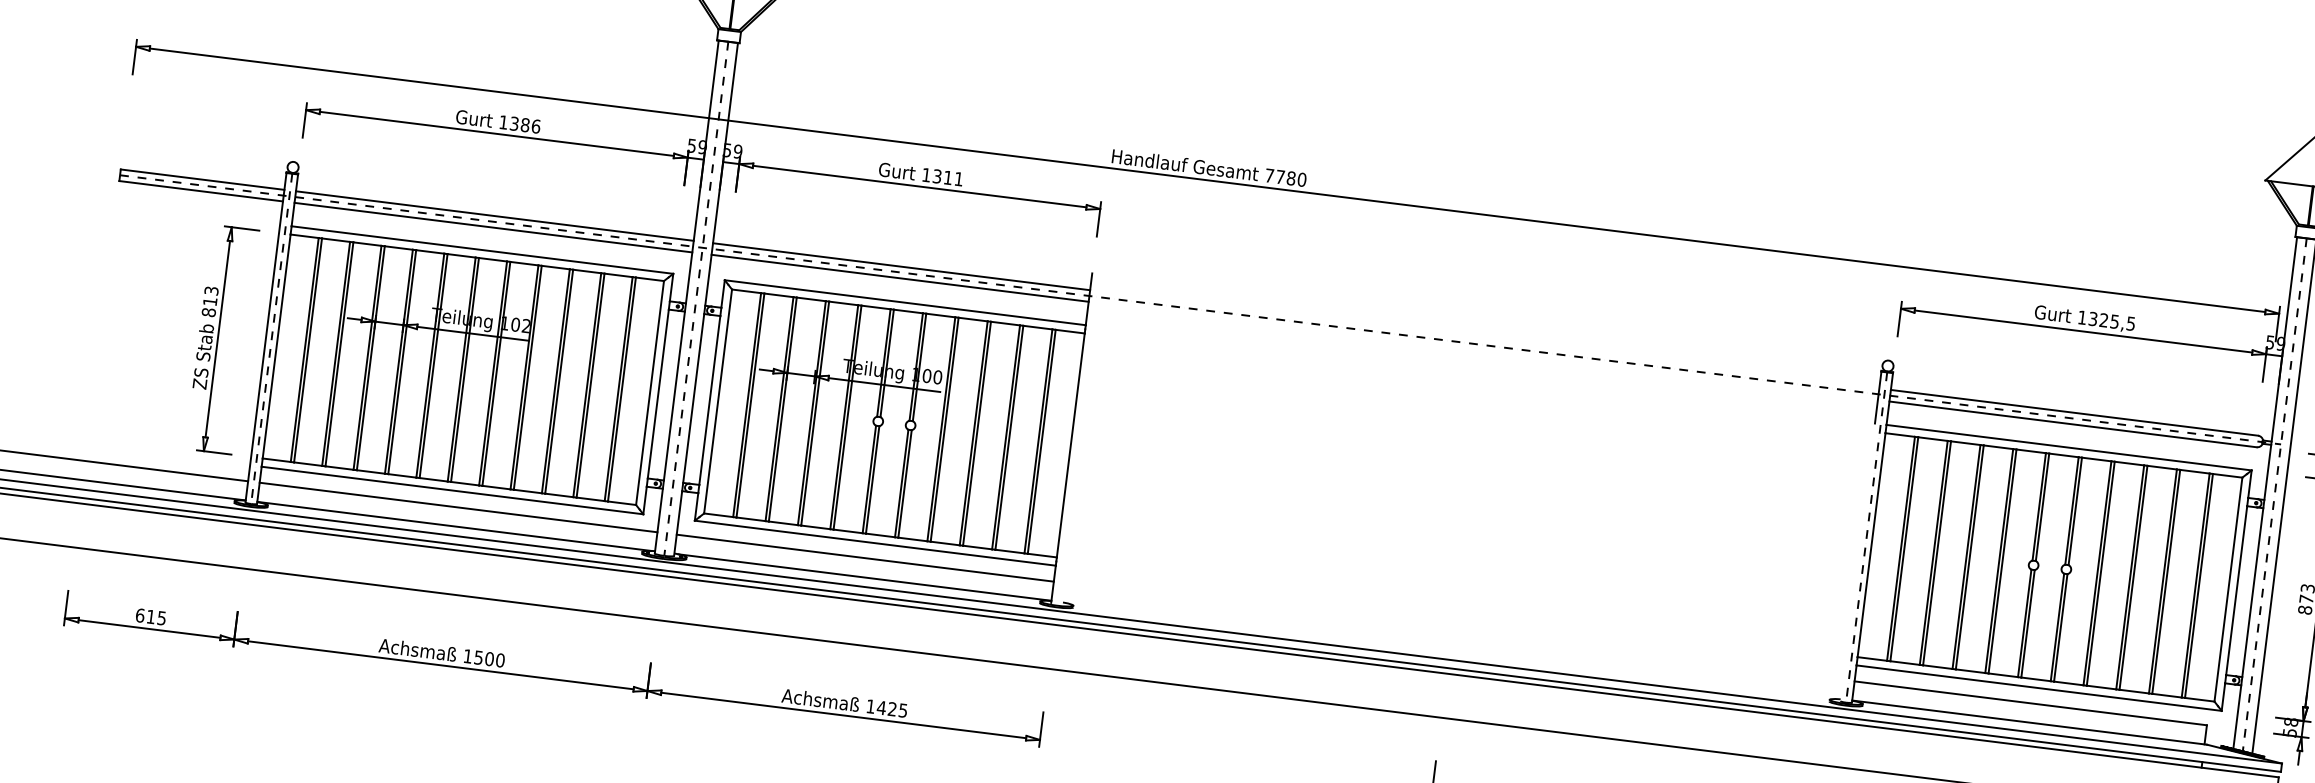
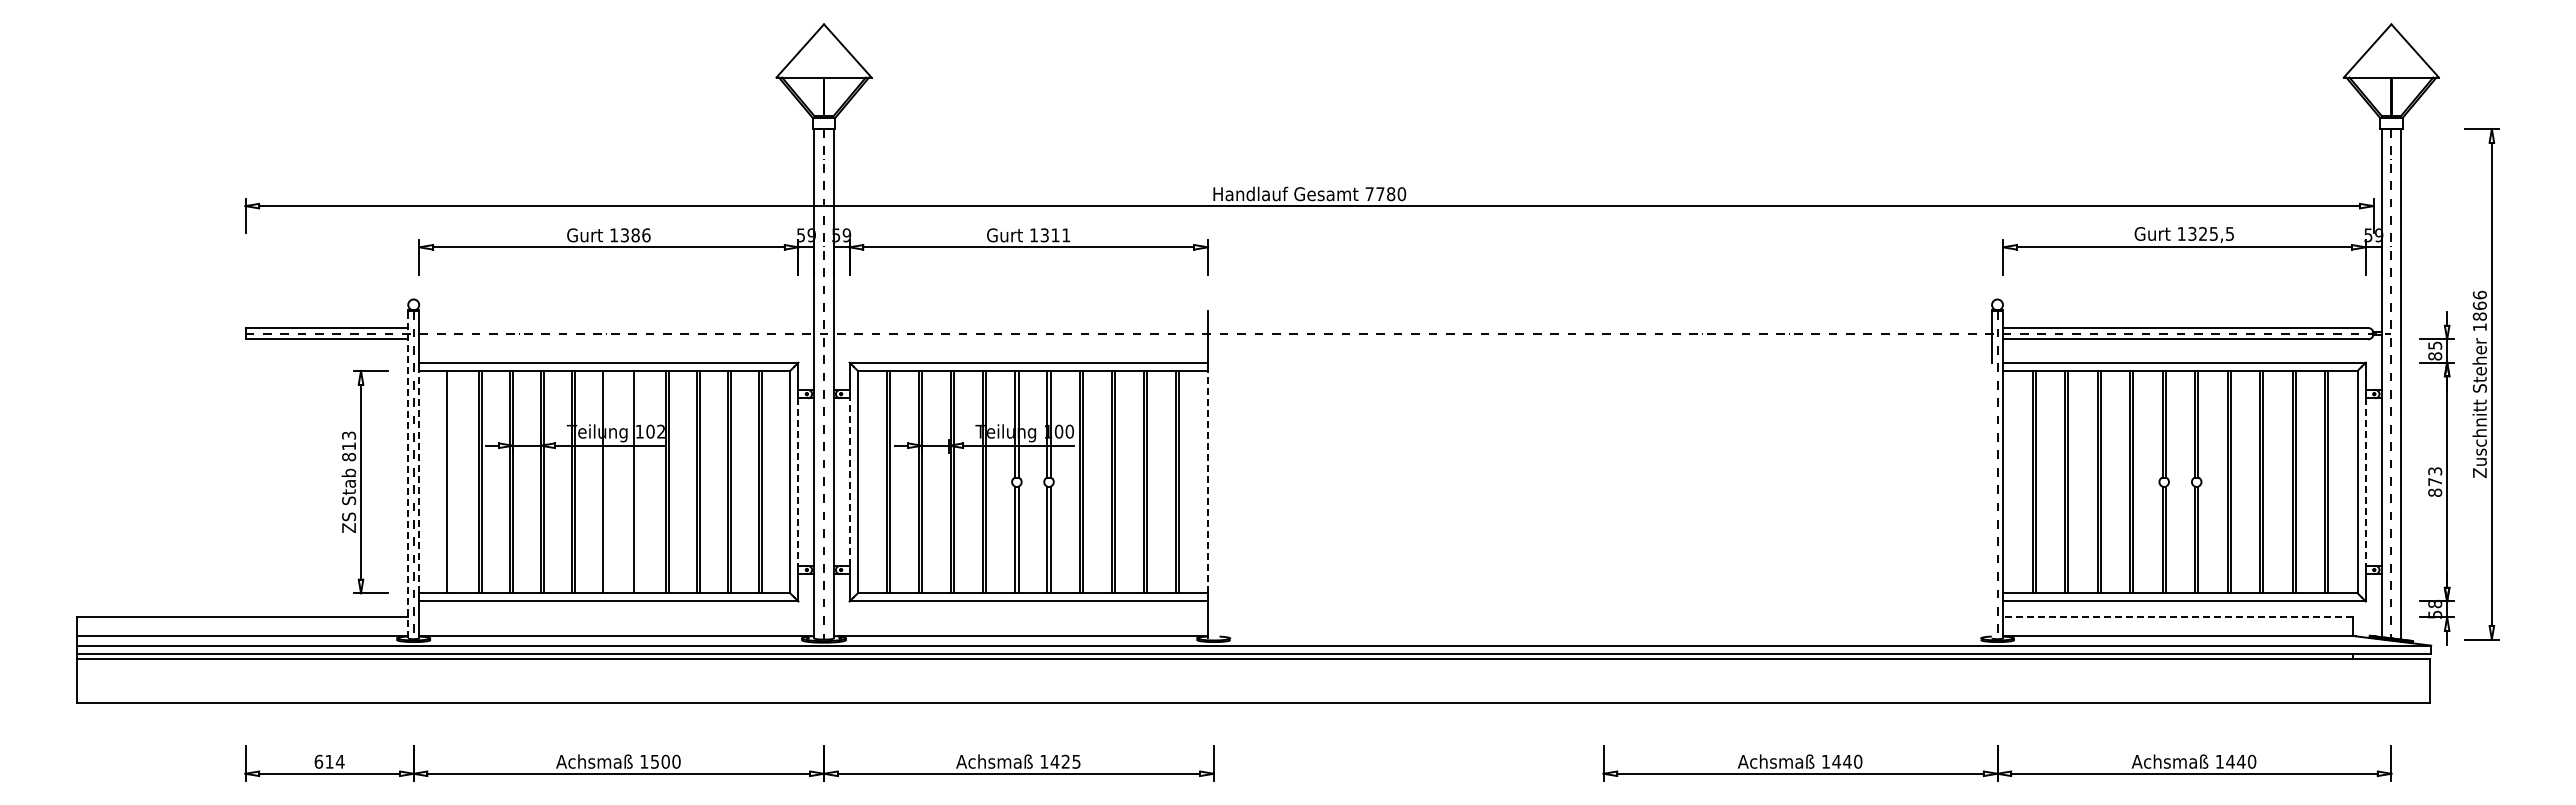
line: (494, 215) -> (616, 327), removed
line: (492, 227) -> (616, 339), removed
line: (901, 266) -> (1020, 327), removed
line: (899, 278) -> (1020, 339), removed
line: (265, 337) -> (407, 474), solid -> dashed
line: (276, 345) -> (419, 481), solid -> dashed
line: (307, 349) -> (450, 481), removed
line: (465, 369) -> (606, 481), removed
line: (496, 373) -> (637, 481), removed
line: (658, 394) -> (798, 482), solid -> dashed
line: (709, 400) -> (849, 482), solid -> dashed
line: (1071, 444) -> (1208, 481), solid -> dashed
line: (458, 507) -> (616, 617), removed
line: (864, 558) -> (1020, 617), removed
line: (2236, 591) -> (2365, 482), solid -> dashed
text: (161, 617) -> (339, 761), 615 -> 614
line: (2031, 703) -> (2178, 617), solid -> dashed

